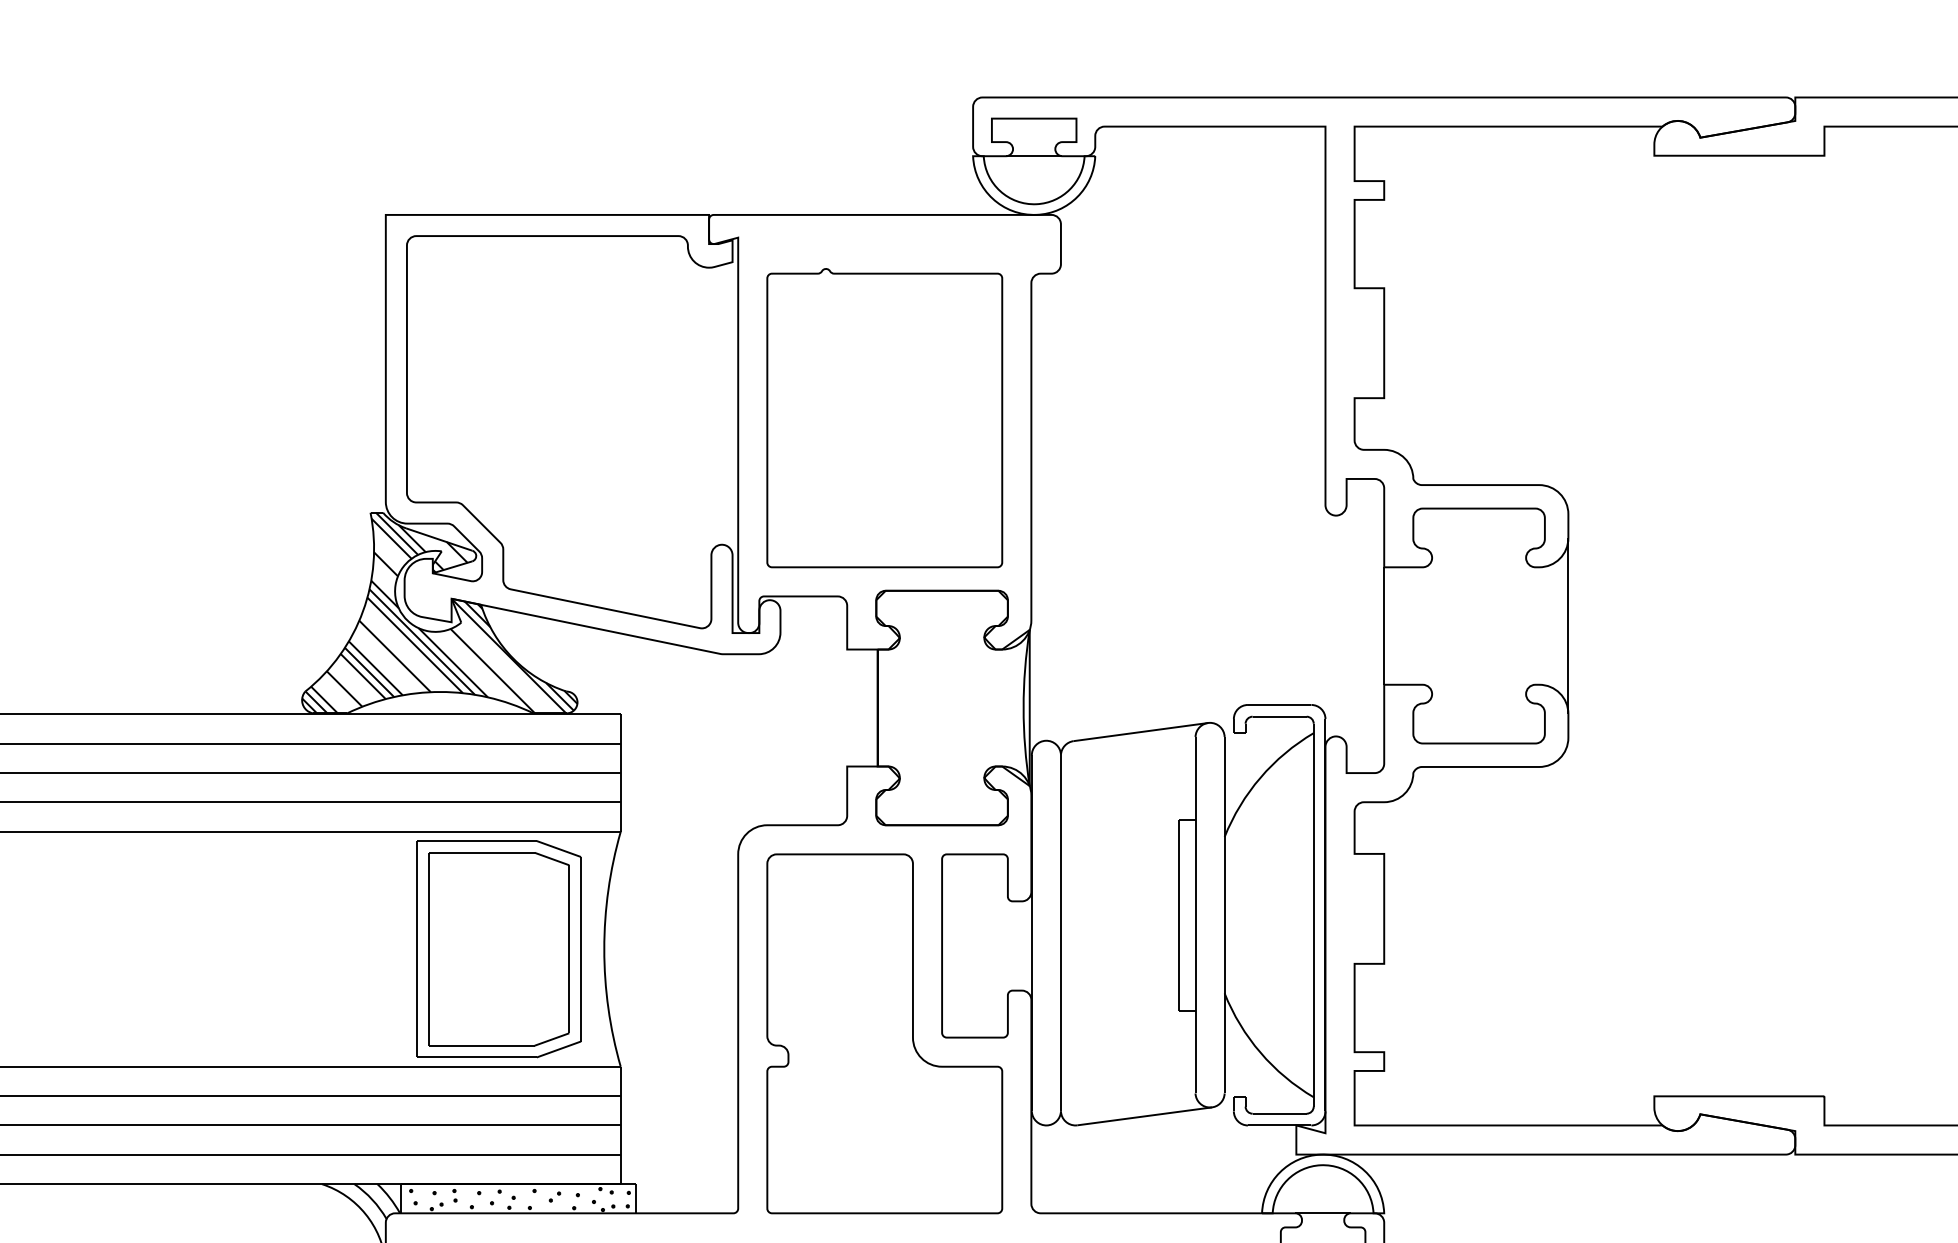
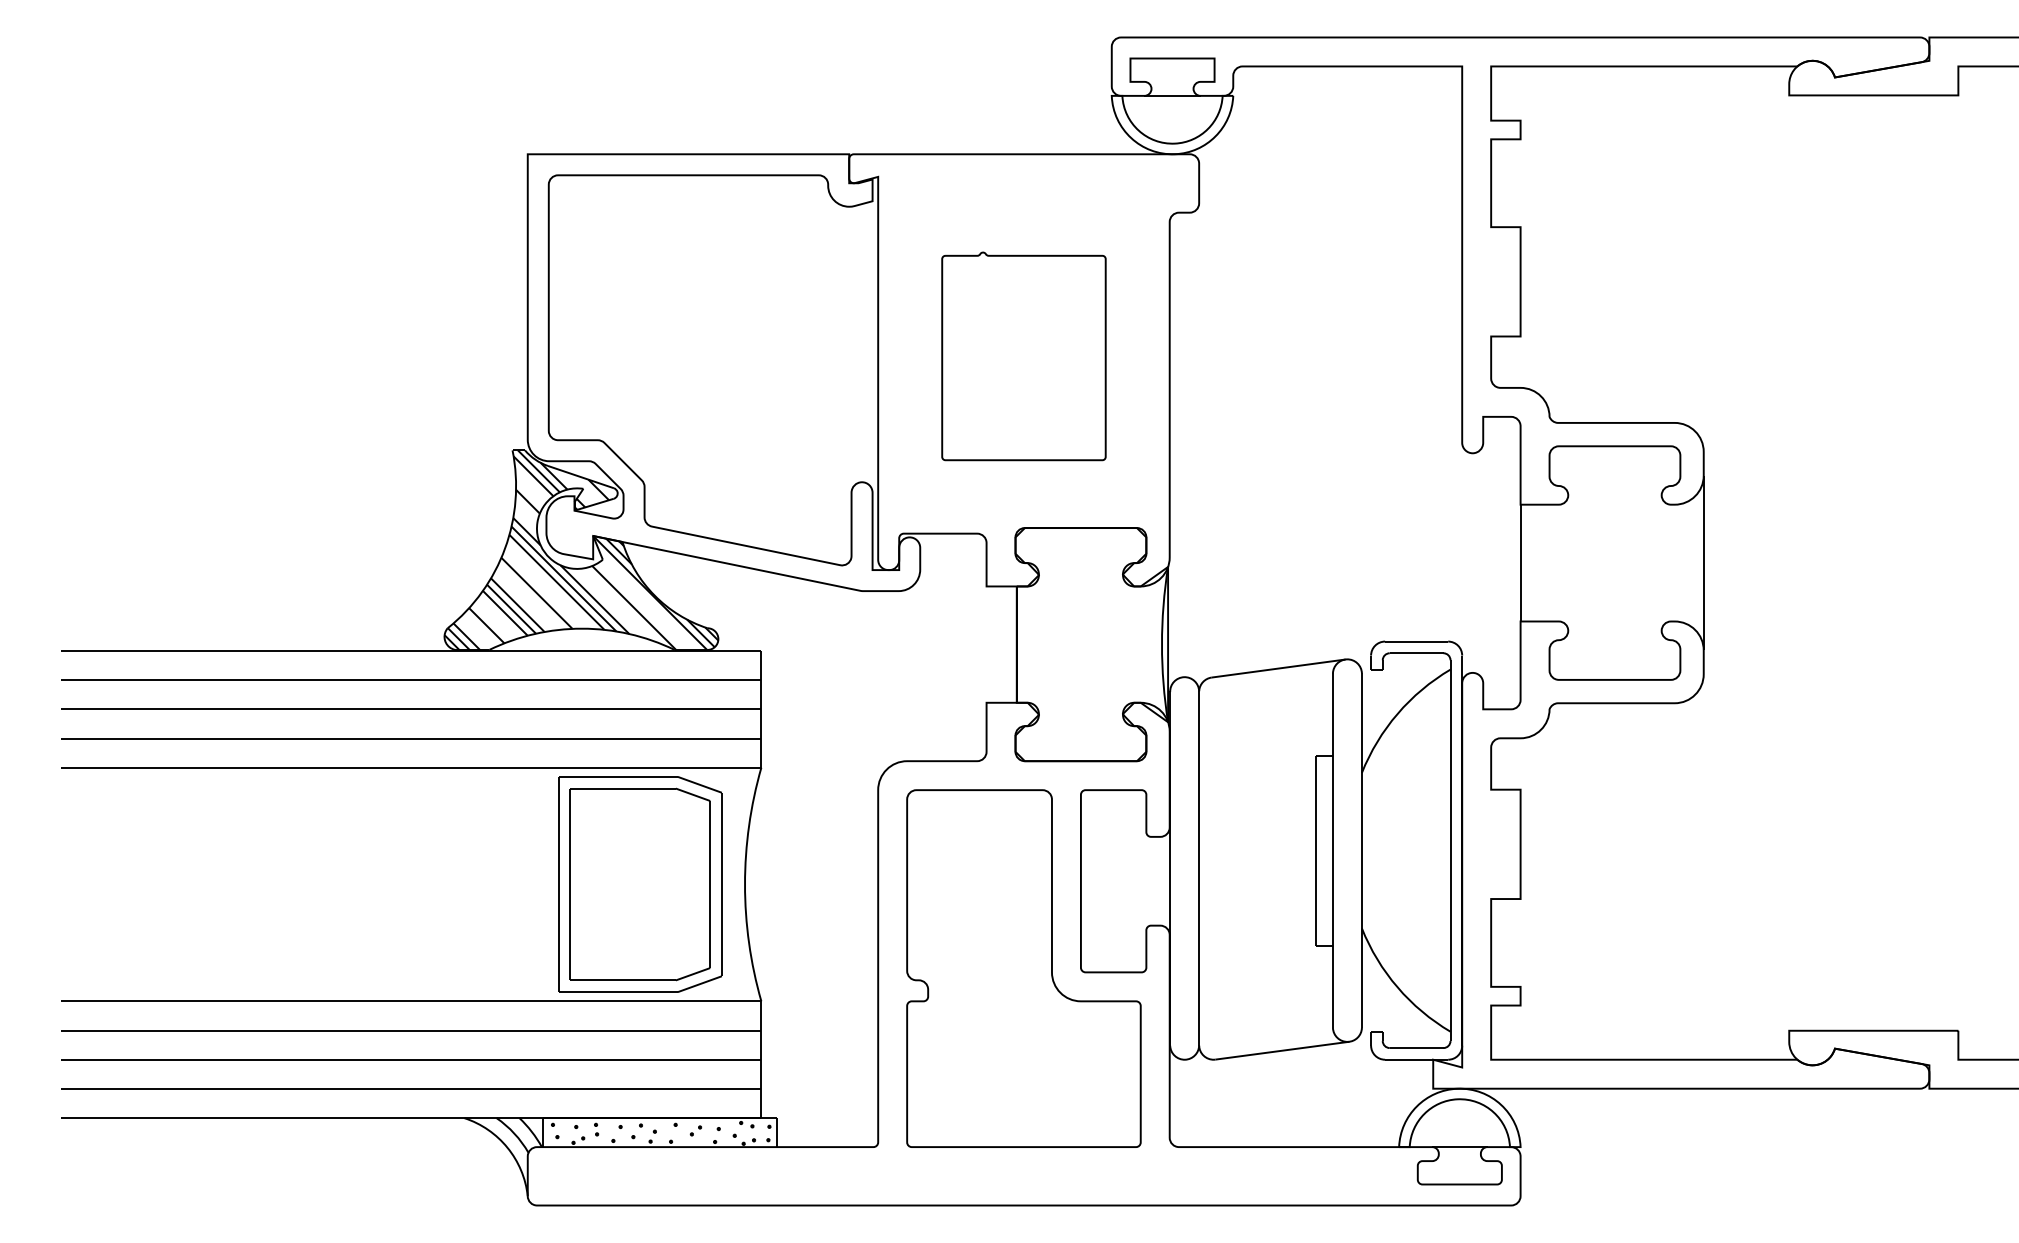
part: (884, 418) -> (1023, 356), size x0.7

